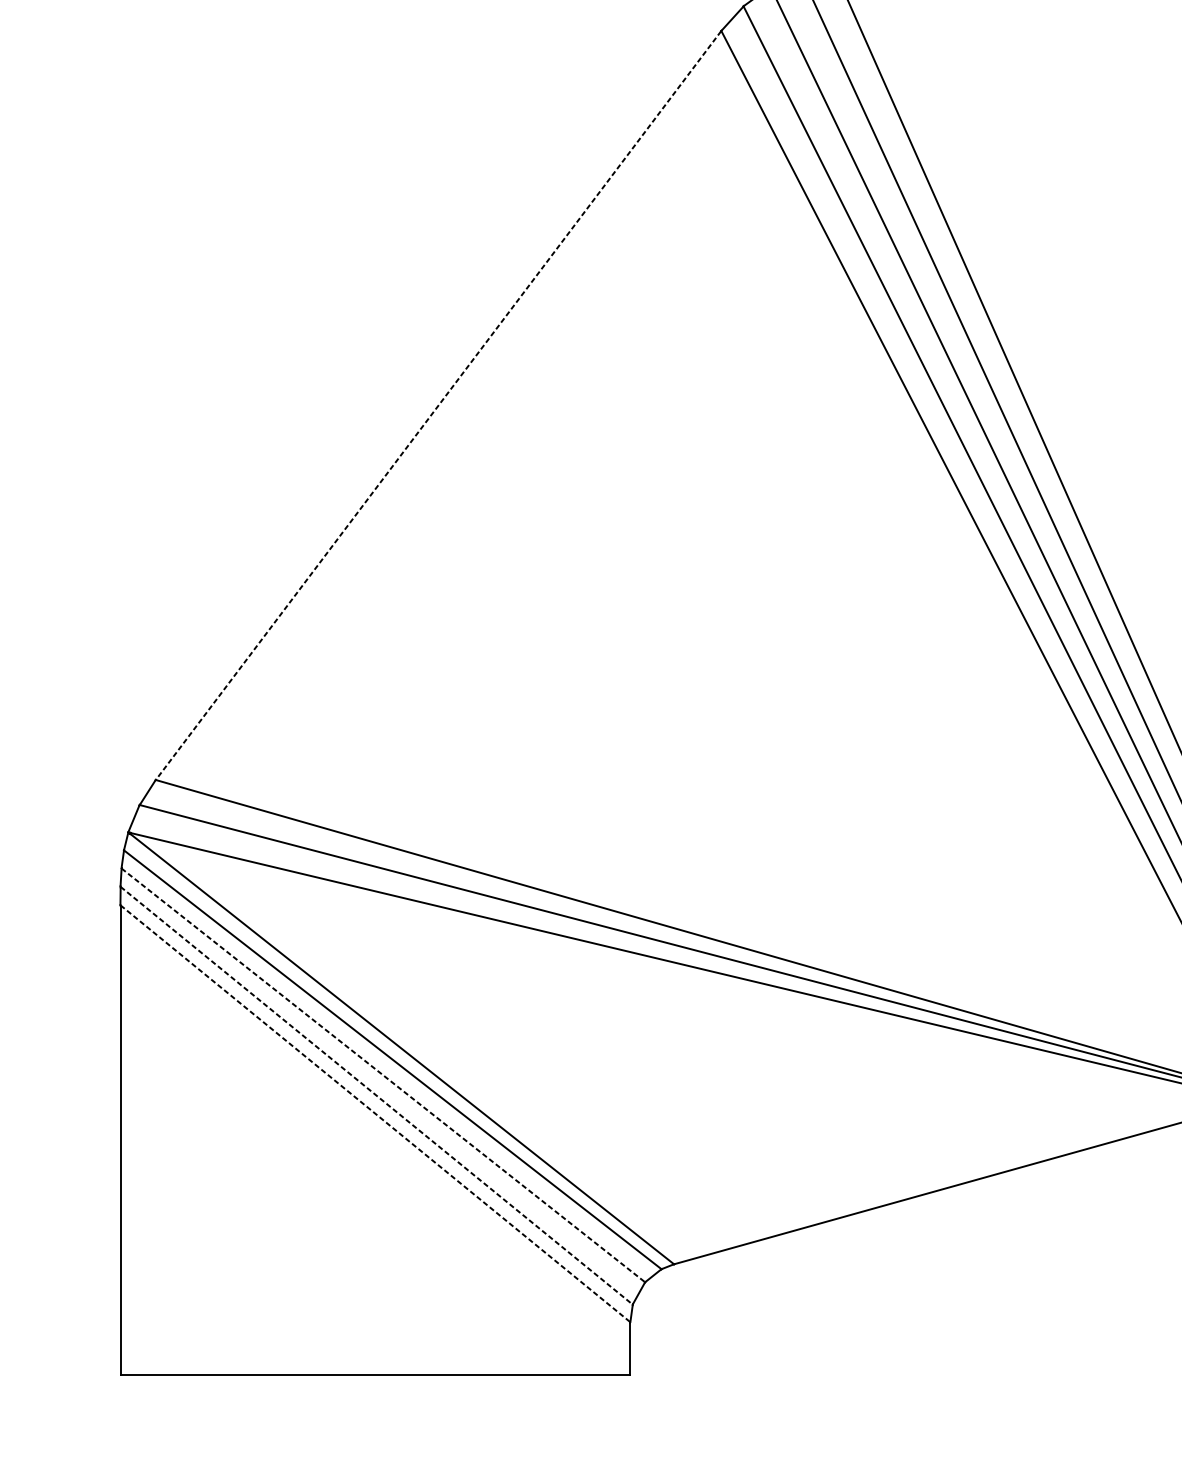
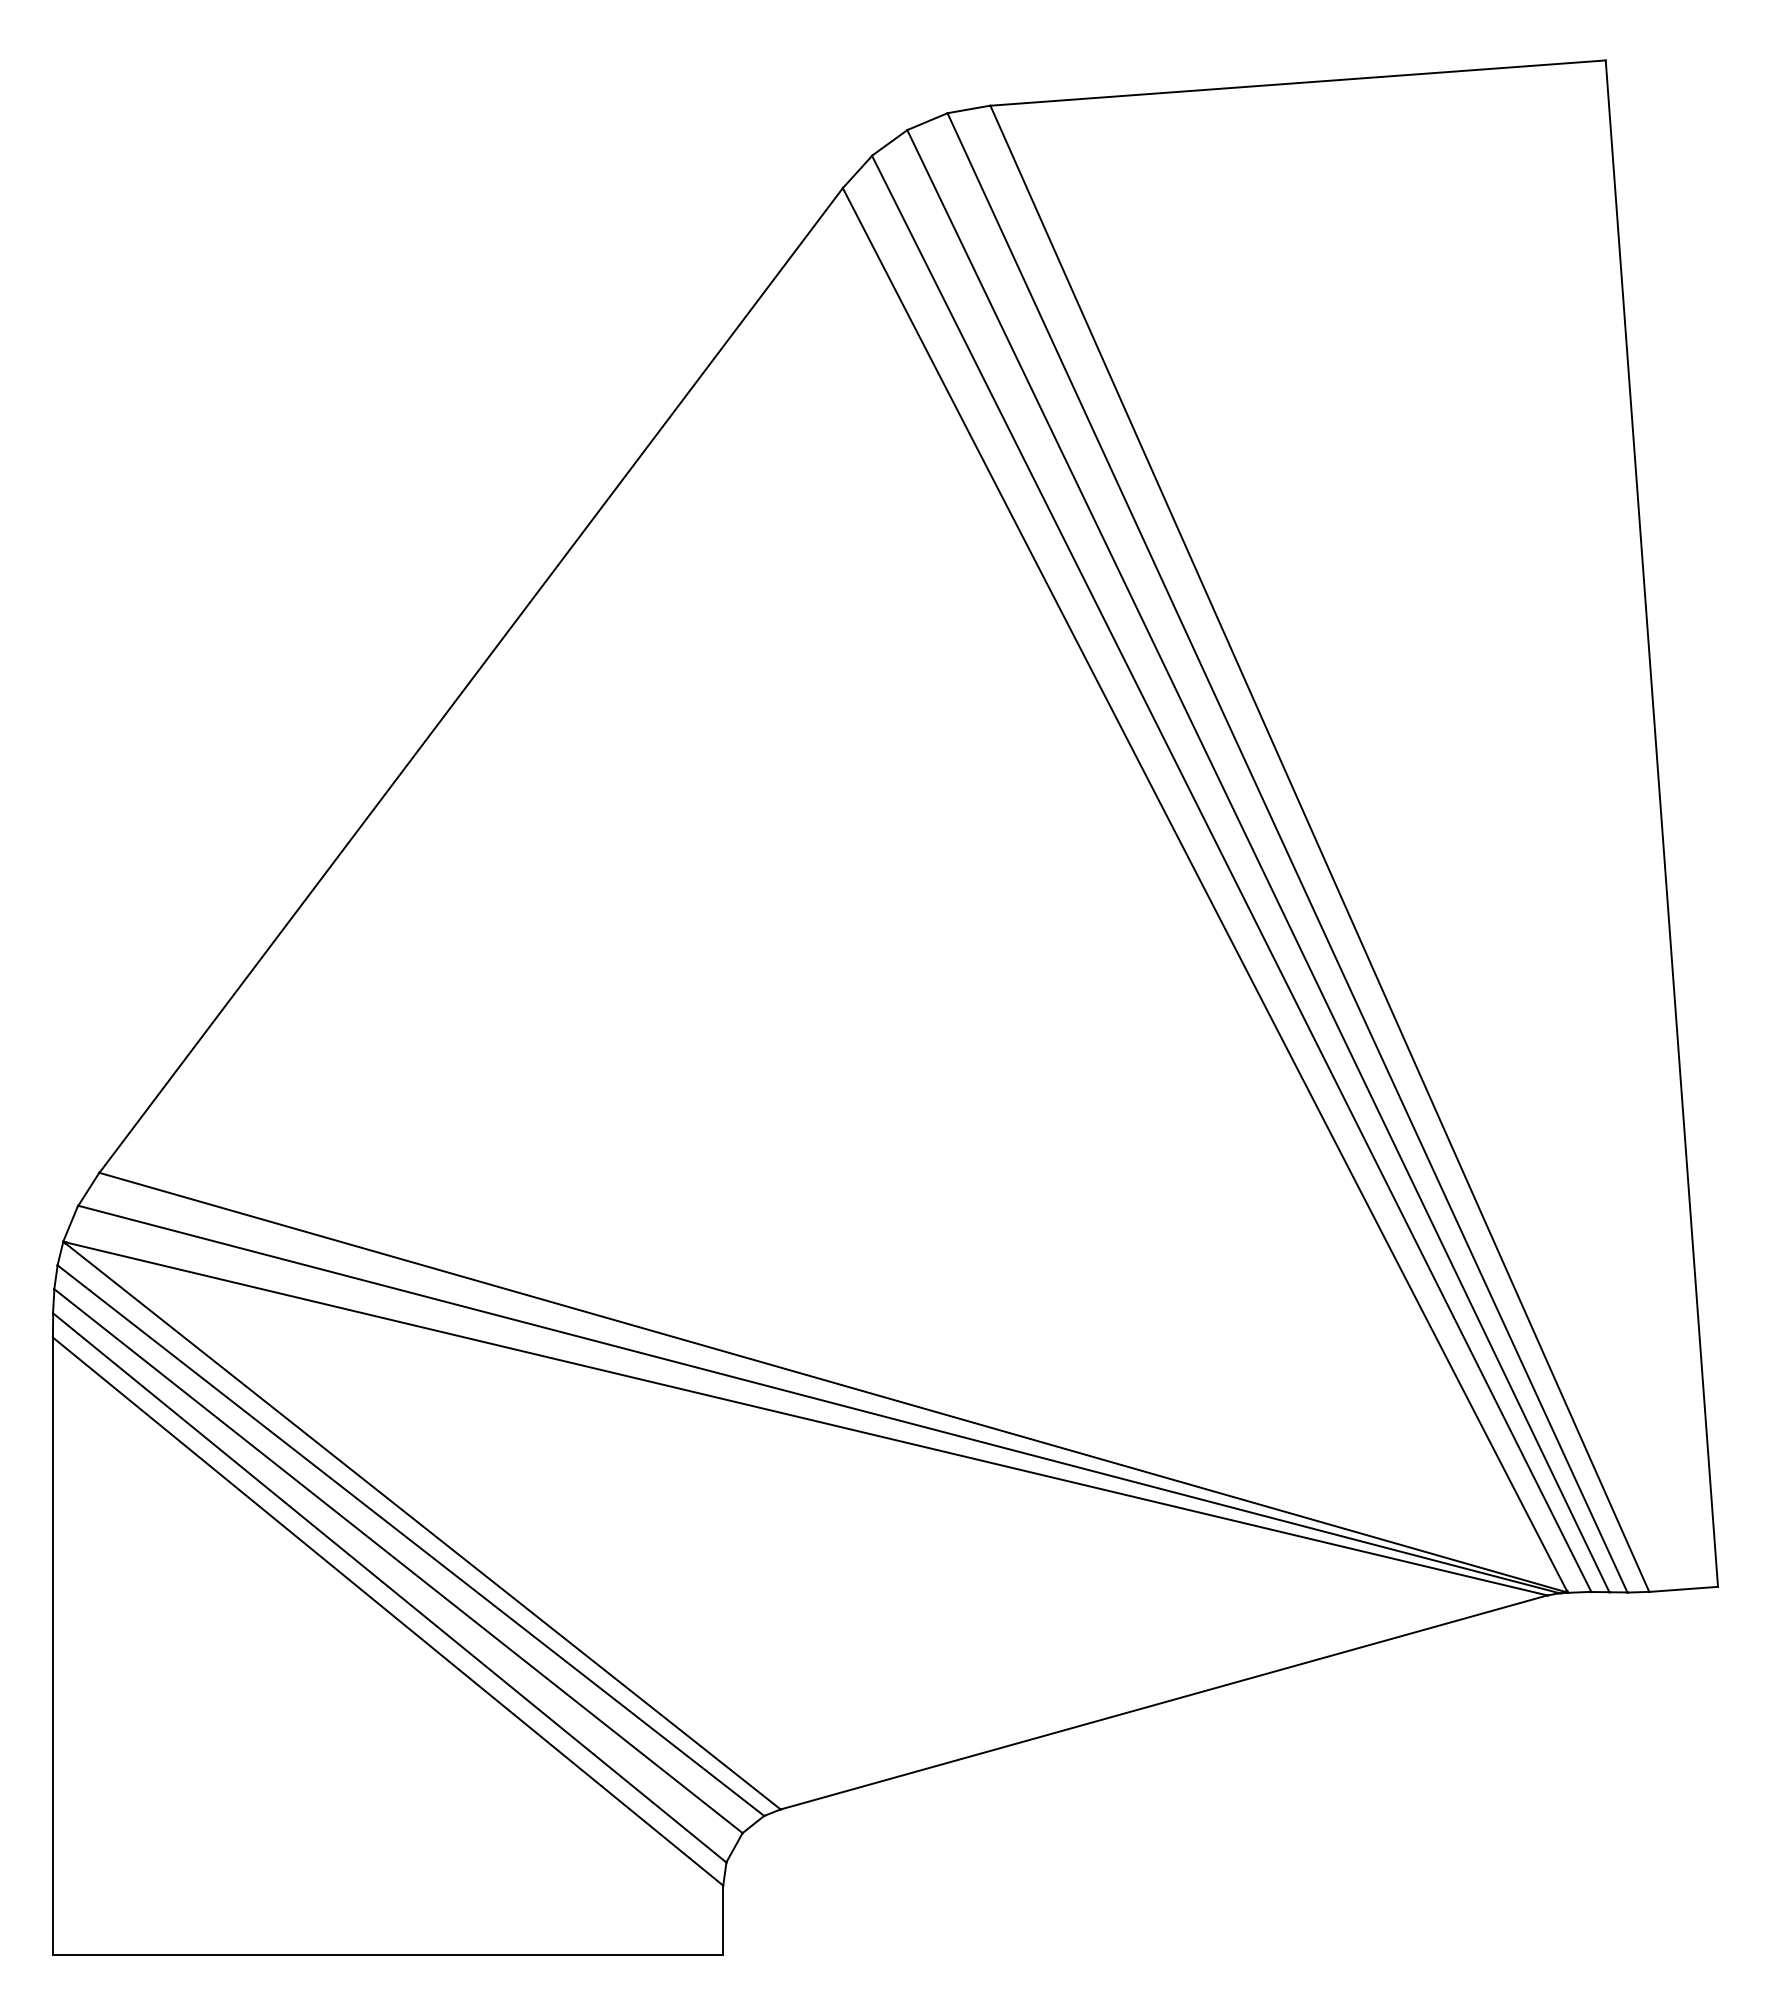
line: (438, 405) -> (471, 680), dashed -> solid
line: (383, 1075) -> (398, 1561), dashed -> solid
line: (377, 1096) -> (390, 1588), dashed -> solid
line: (375, 1113) -> (388, 1611), dashed -> solid

